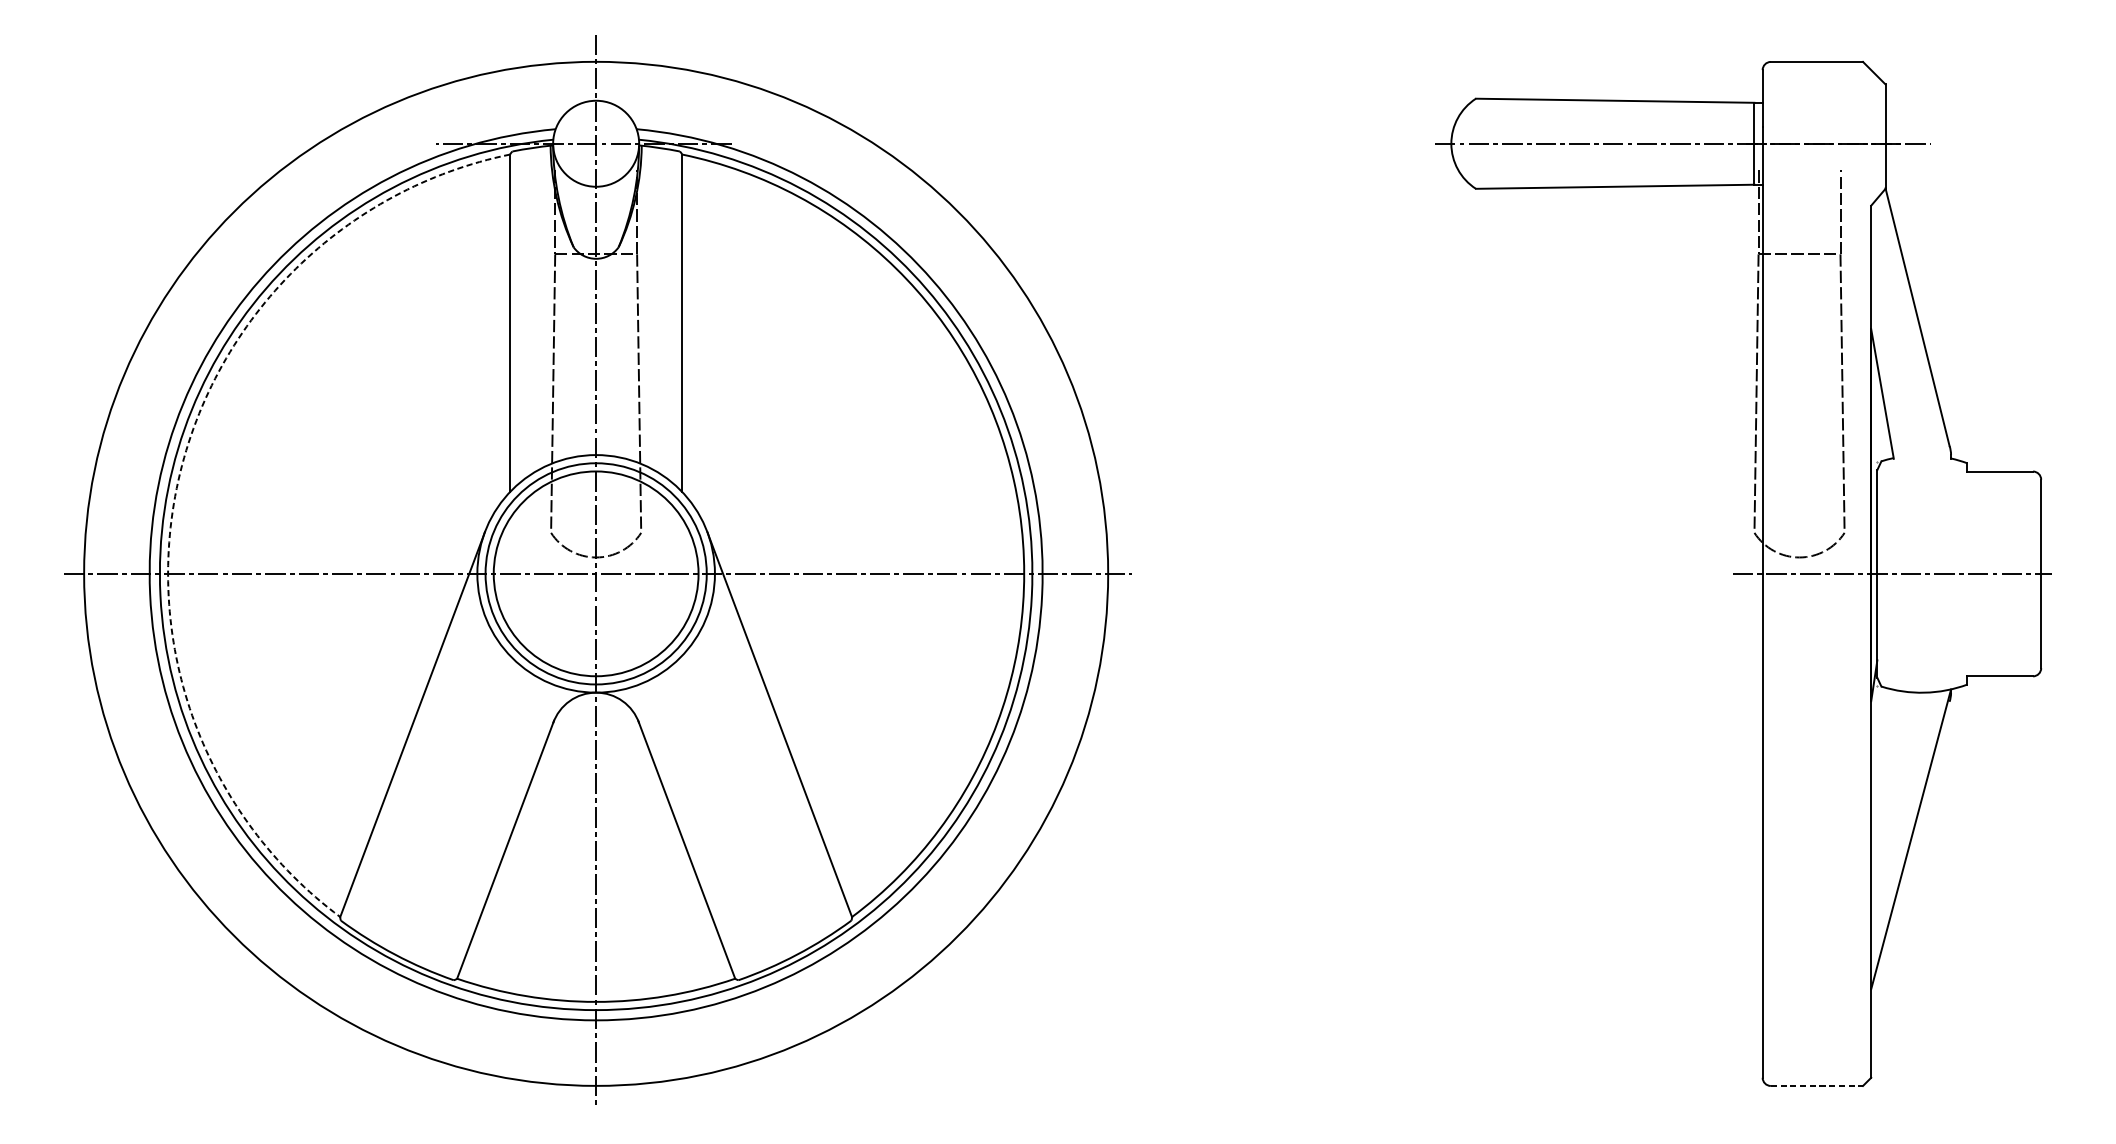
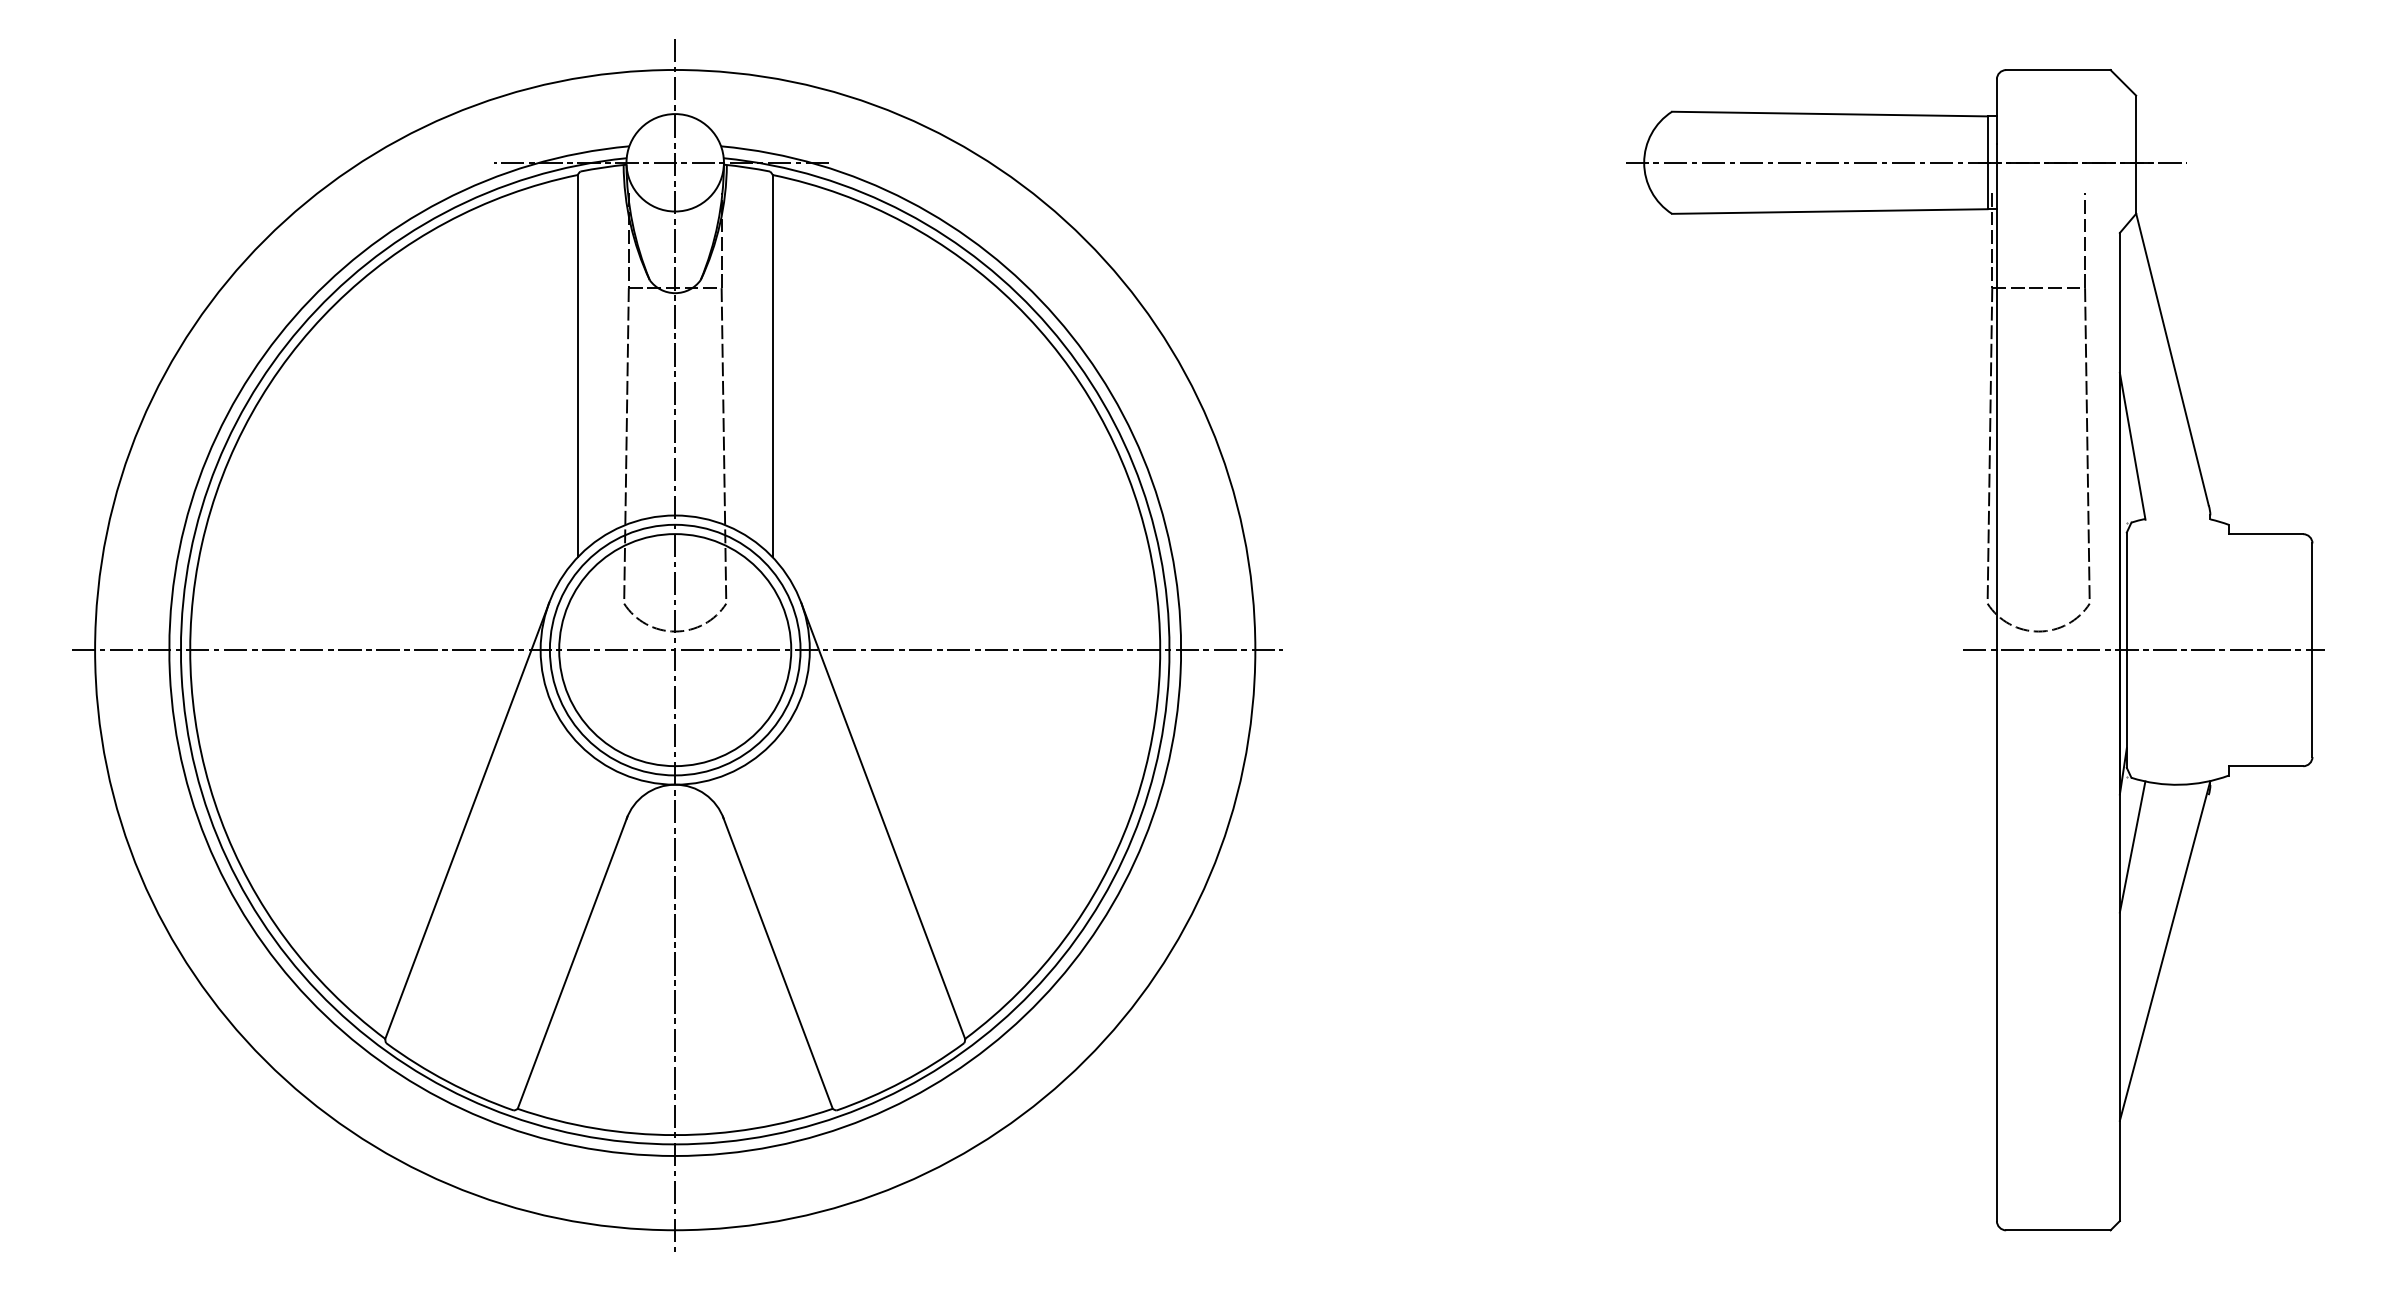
arc: (178, 480) -> (201, 544), dashed -> solid
line: (1882, 747) -> (2132, 846), added
line: (1817, 1086) -> (2058, 1230), dashed -> solid

